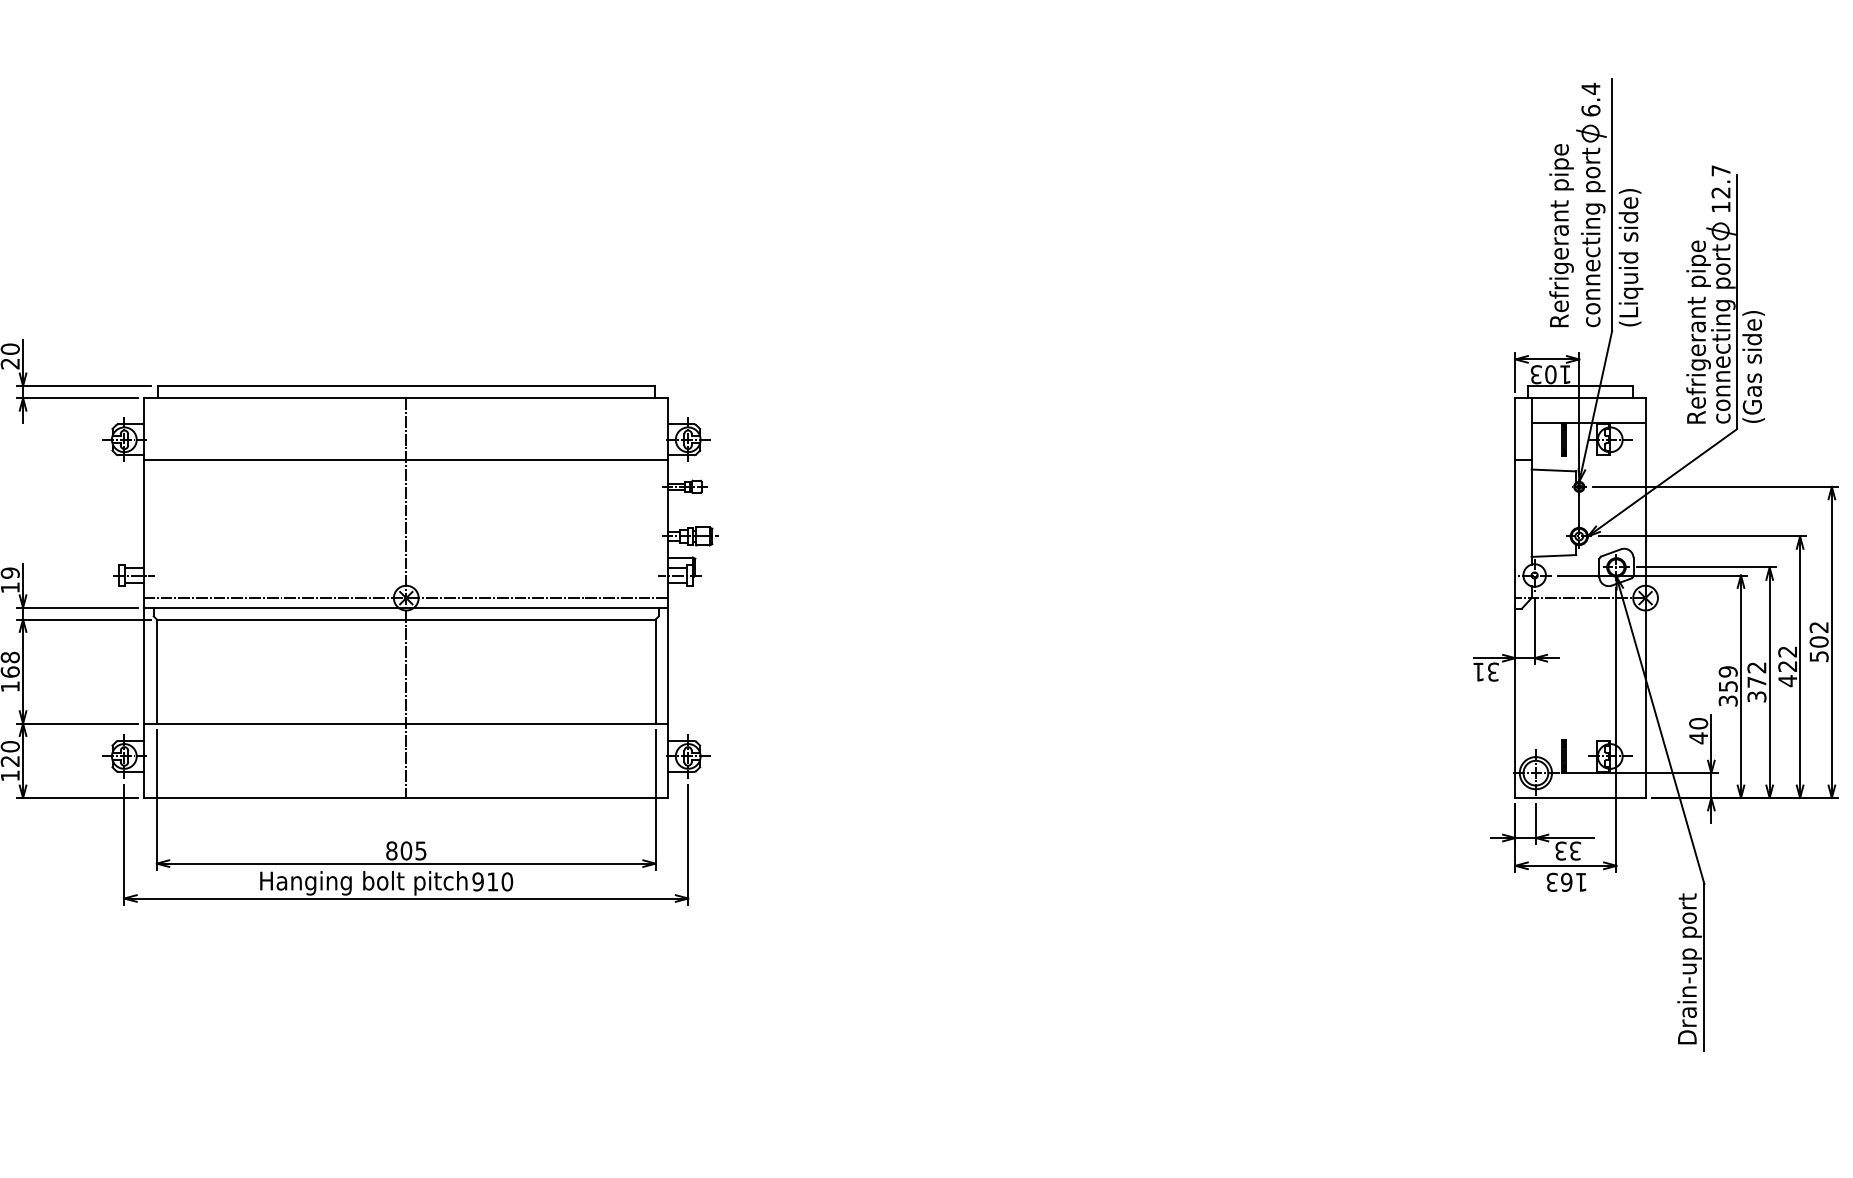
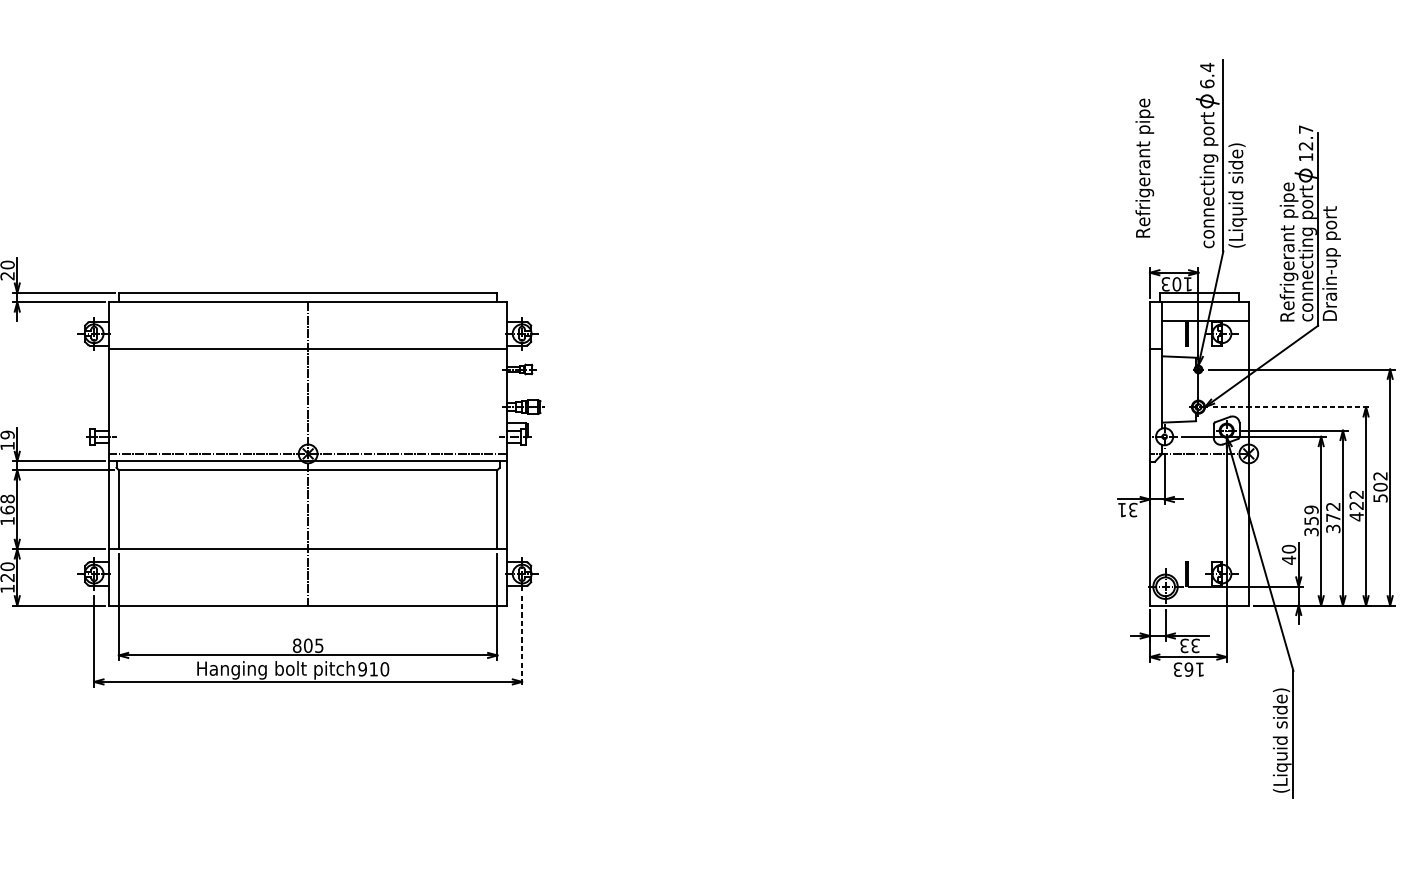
text: (1561, 235) -> (1144, 168), moved
text: (1754, 346) -> (1331, 262), (Gas side) -> Drain-up port
line: (1702, 536) -> (1291, 407), solid -> dashed
line: (688, 844) -> (522, 640), solid -> dashed
text: (1689, 968) -> (1282, 735), Drain-up port -> (Liquid side)

